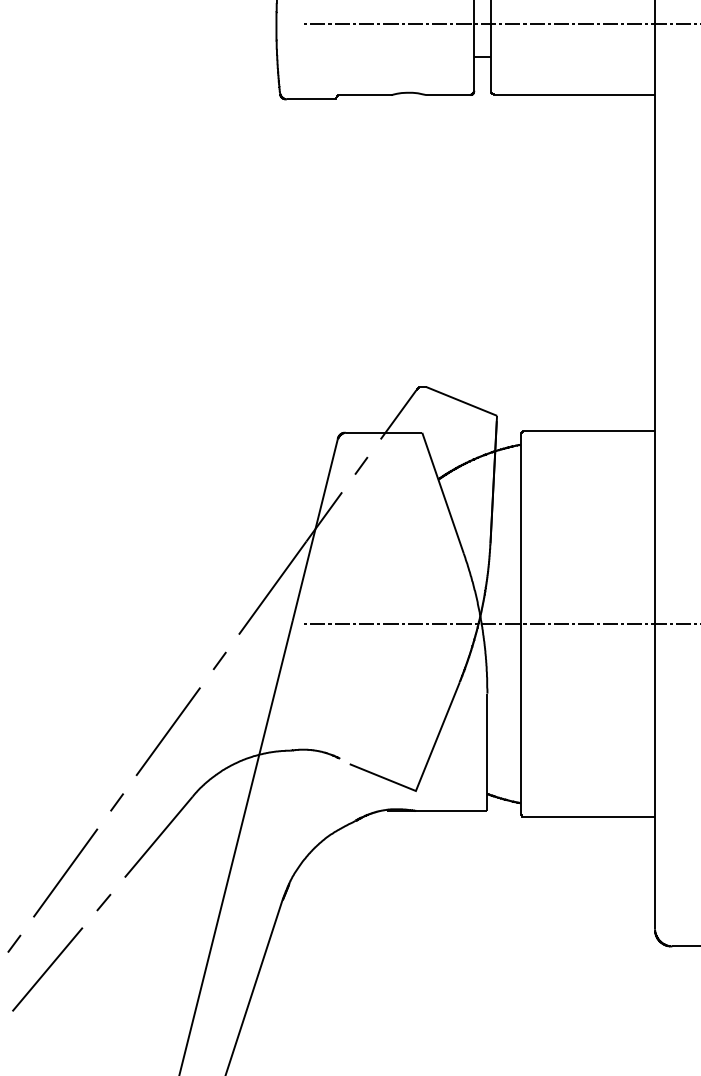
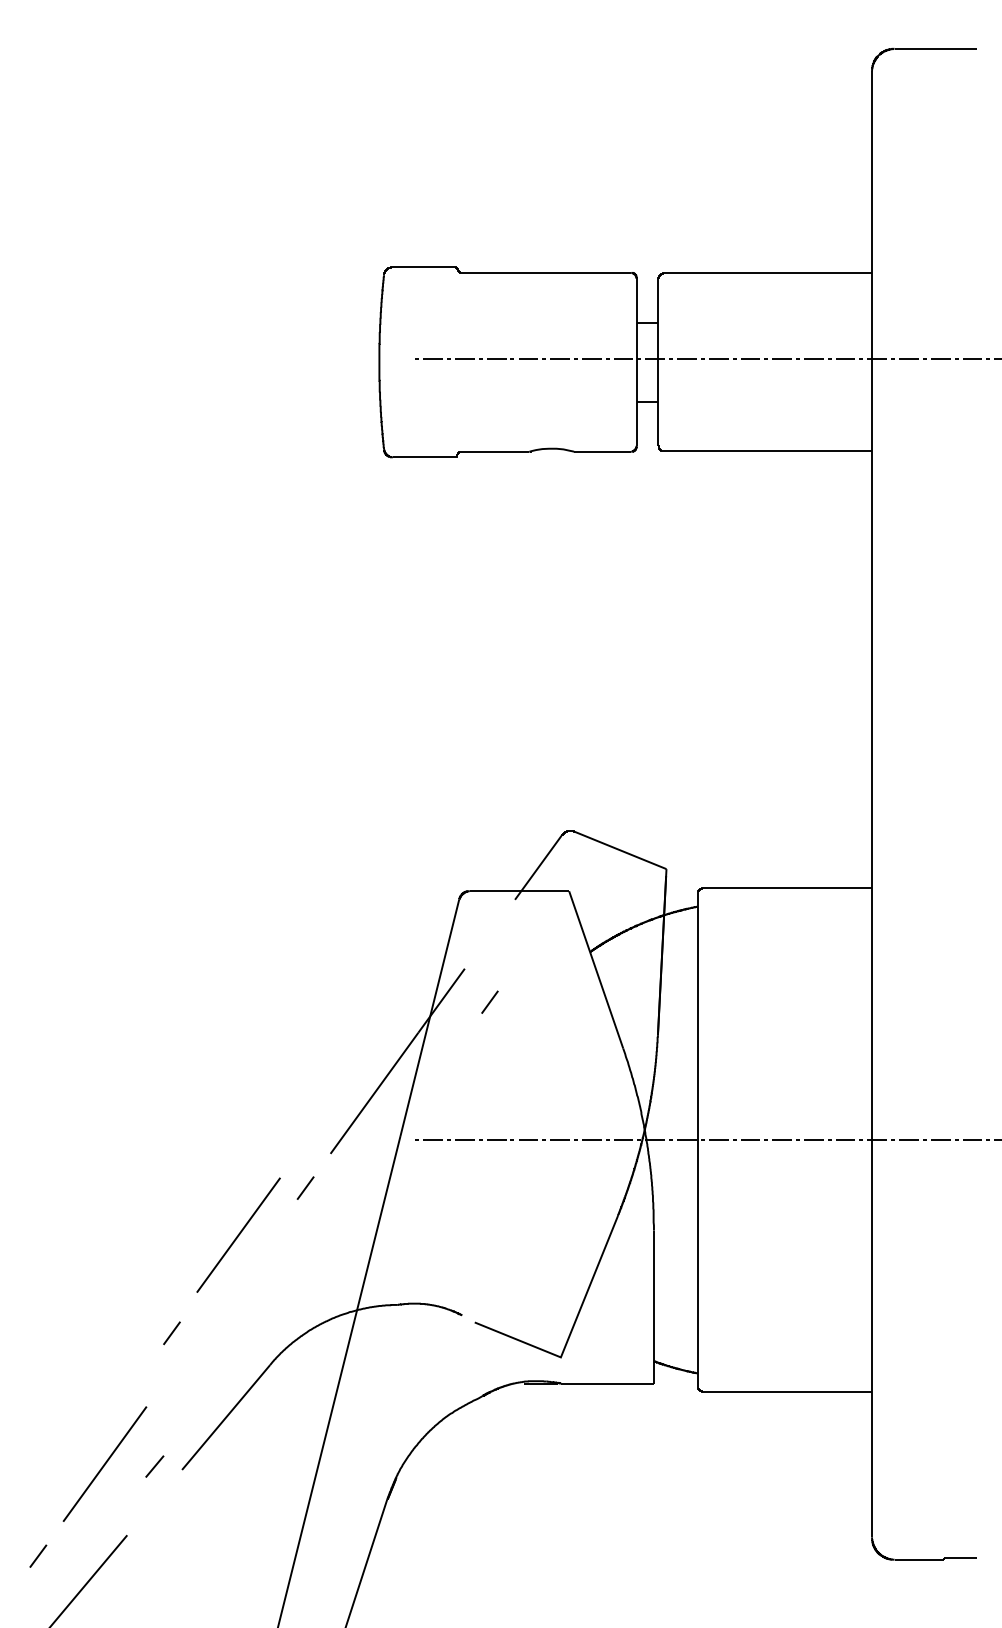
line: (361, 465) -> (489, 1001), moved
line: (168, 731) -> (238, 1234), moved
line: (116, 802) -> (171, 1333), moved
line: (103, 902) -> (154, 1466), moved

